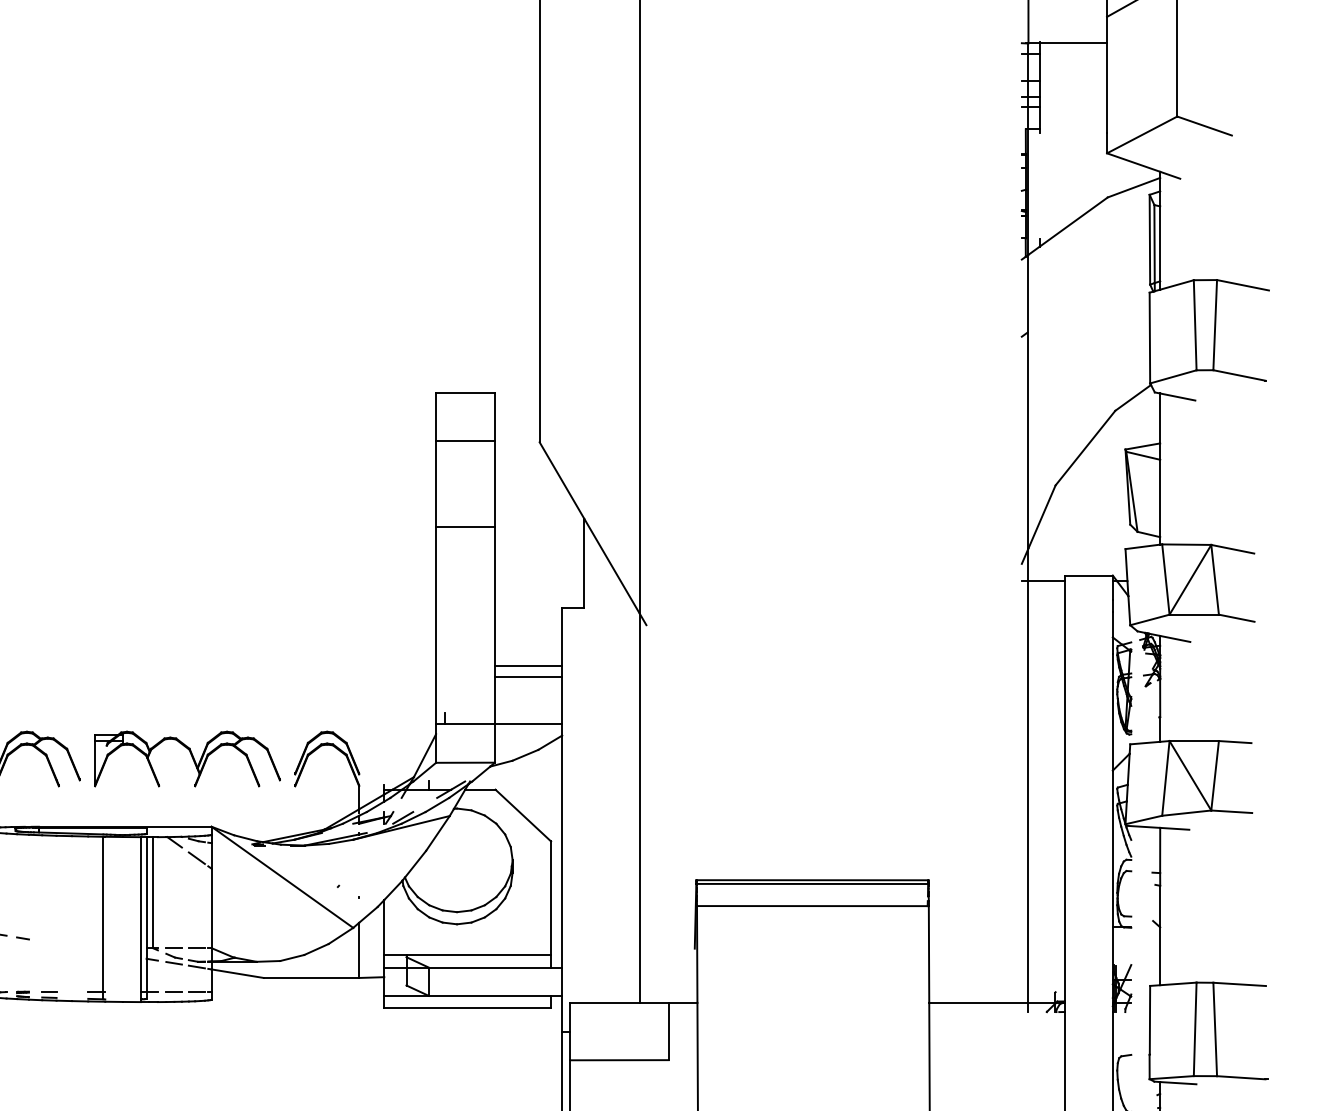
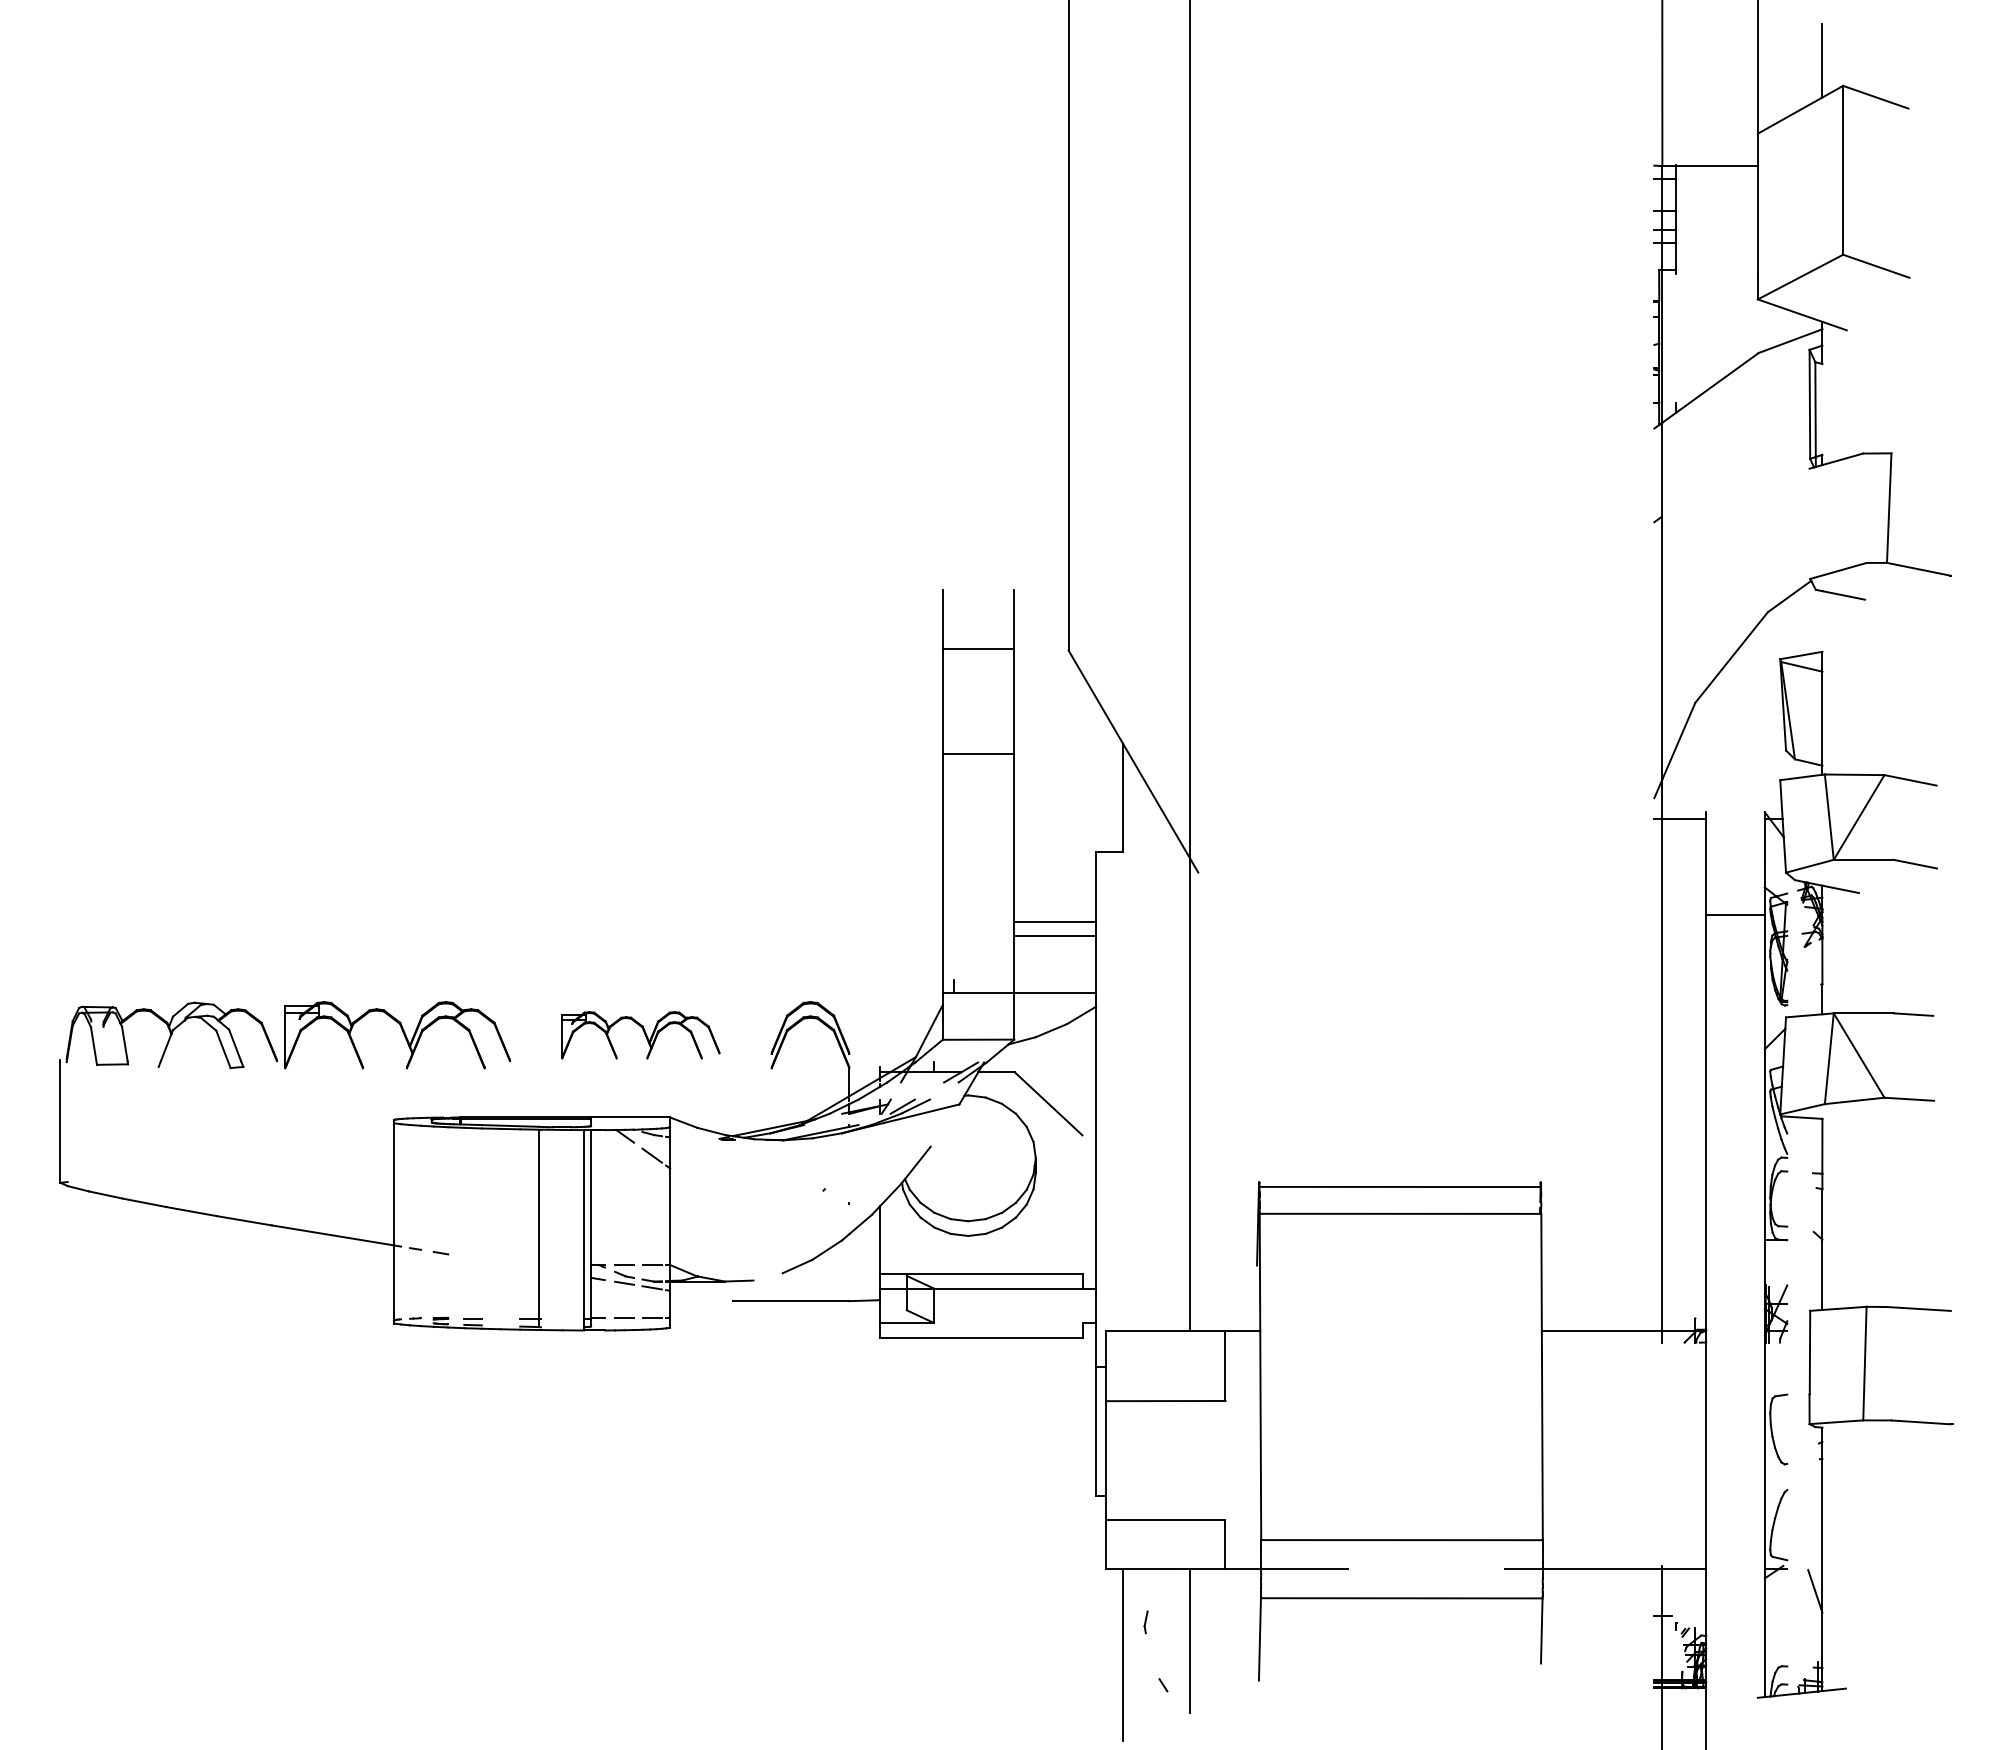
line: (1160, 243) -> (1822, 408), removed
line: (1242, 285) -> (1922, 459), removed
line: (1194, 324) -> (1864, 507), removed
line: (1149, 337) -> (1809, 523), removed
line: (465, 392) -> (978, 590), removed
line: (1160, 418) -> (1822, 621), removed
line: (1088, 575) -> (1735, 915), moved
line: (1214, 579) -> (1888, 817), removed
part: (187, 759) -> (640, 1035), size x0.7
line: (1214, 775) -> (1888, 1055), removed
line: (437, 804) -> (944, 1090), removed
line: (1174, 828) -> (1839, 1119), removed
line: (437, 833) -> (944, 1125), removed
line: (282, 876) -> (756, 1178), removed
line: (812, 880) -> (1399, 1182), removed
line: (152, 892) -> (598, 1197), removed
line: (551, 898) -> (1082, 1204), removed
line: (359, 950) -> (849, 1267), removed
line: (291, 957) -> (767, 1276), removed
line: (237, 973) -> (701, 1295), removed
line: (489, 995) -> (1007, 1322), removed
line: (1215, 1029) -> (1889, 1363), removed
line: (1178, 1082) -> (1844, 1428), removed

